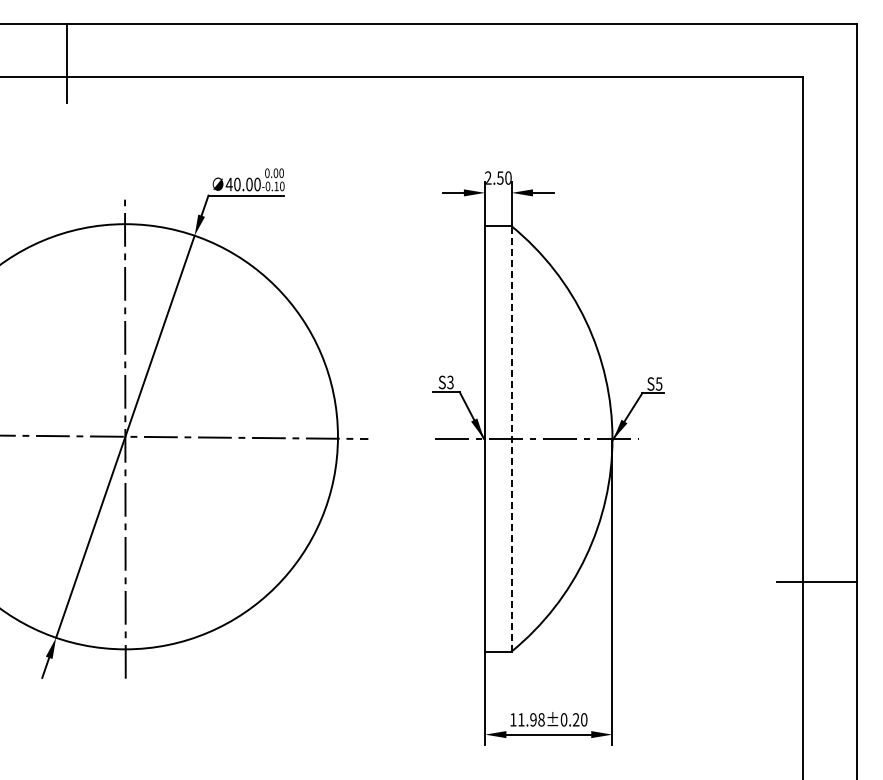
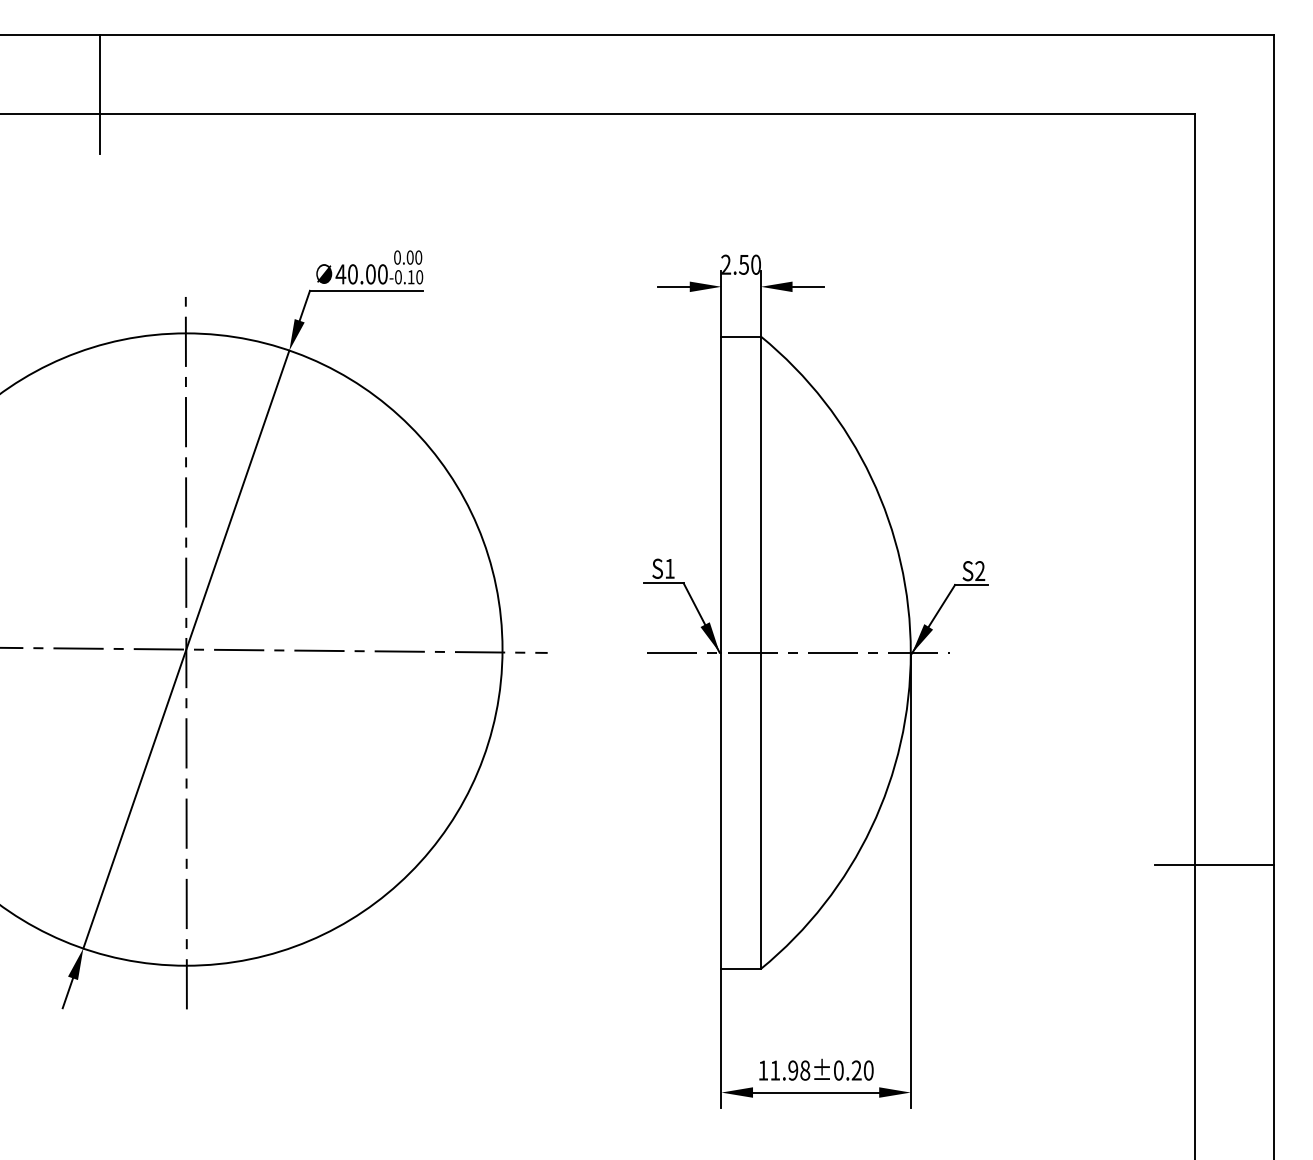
text: (450, 382) -> (669, 568), S3 -> S1
text: (658, 383) -> (979, 570), S5 -> S2
line: (511, 438) -> (760, 652), dashed -> solid

